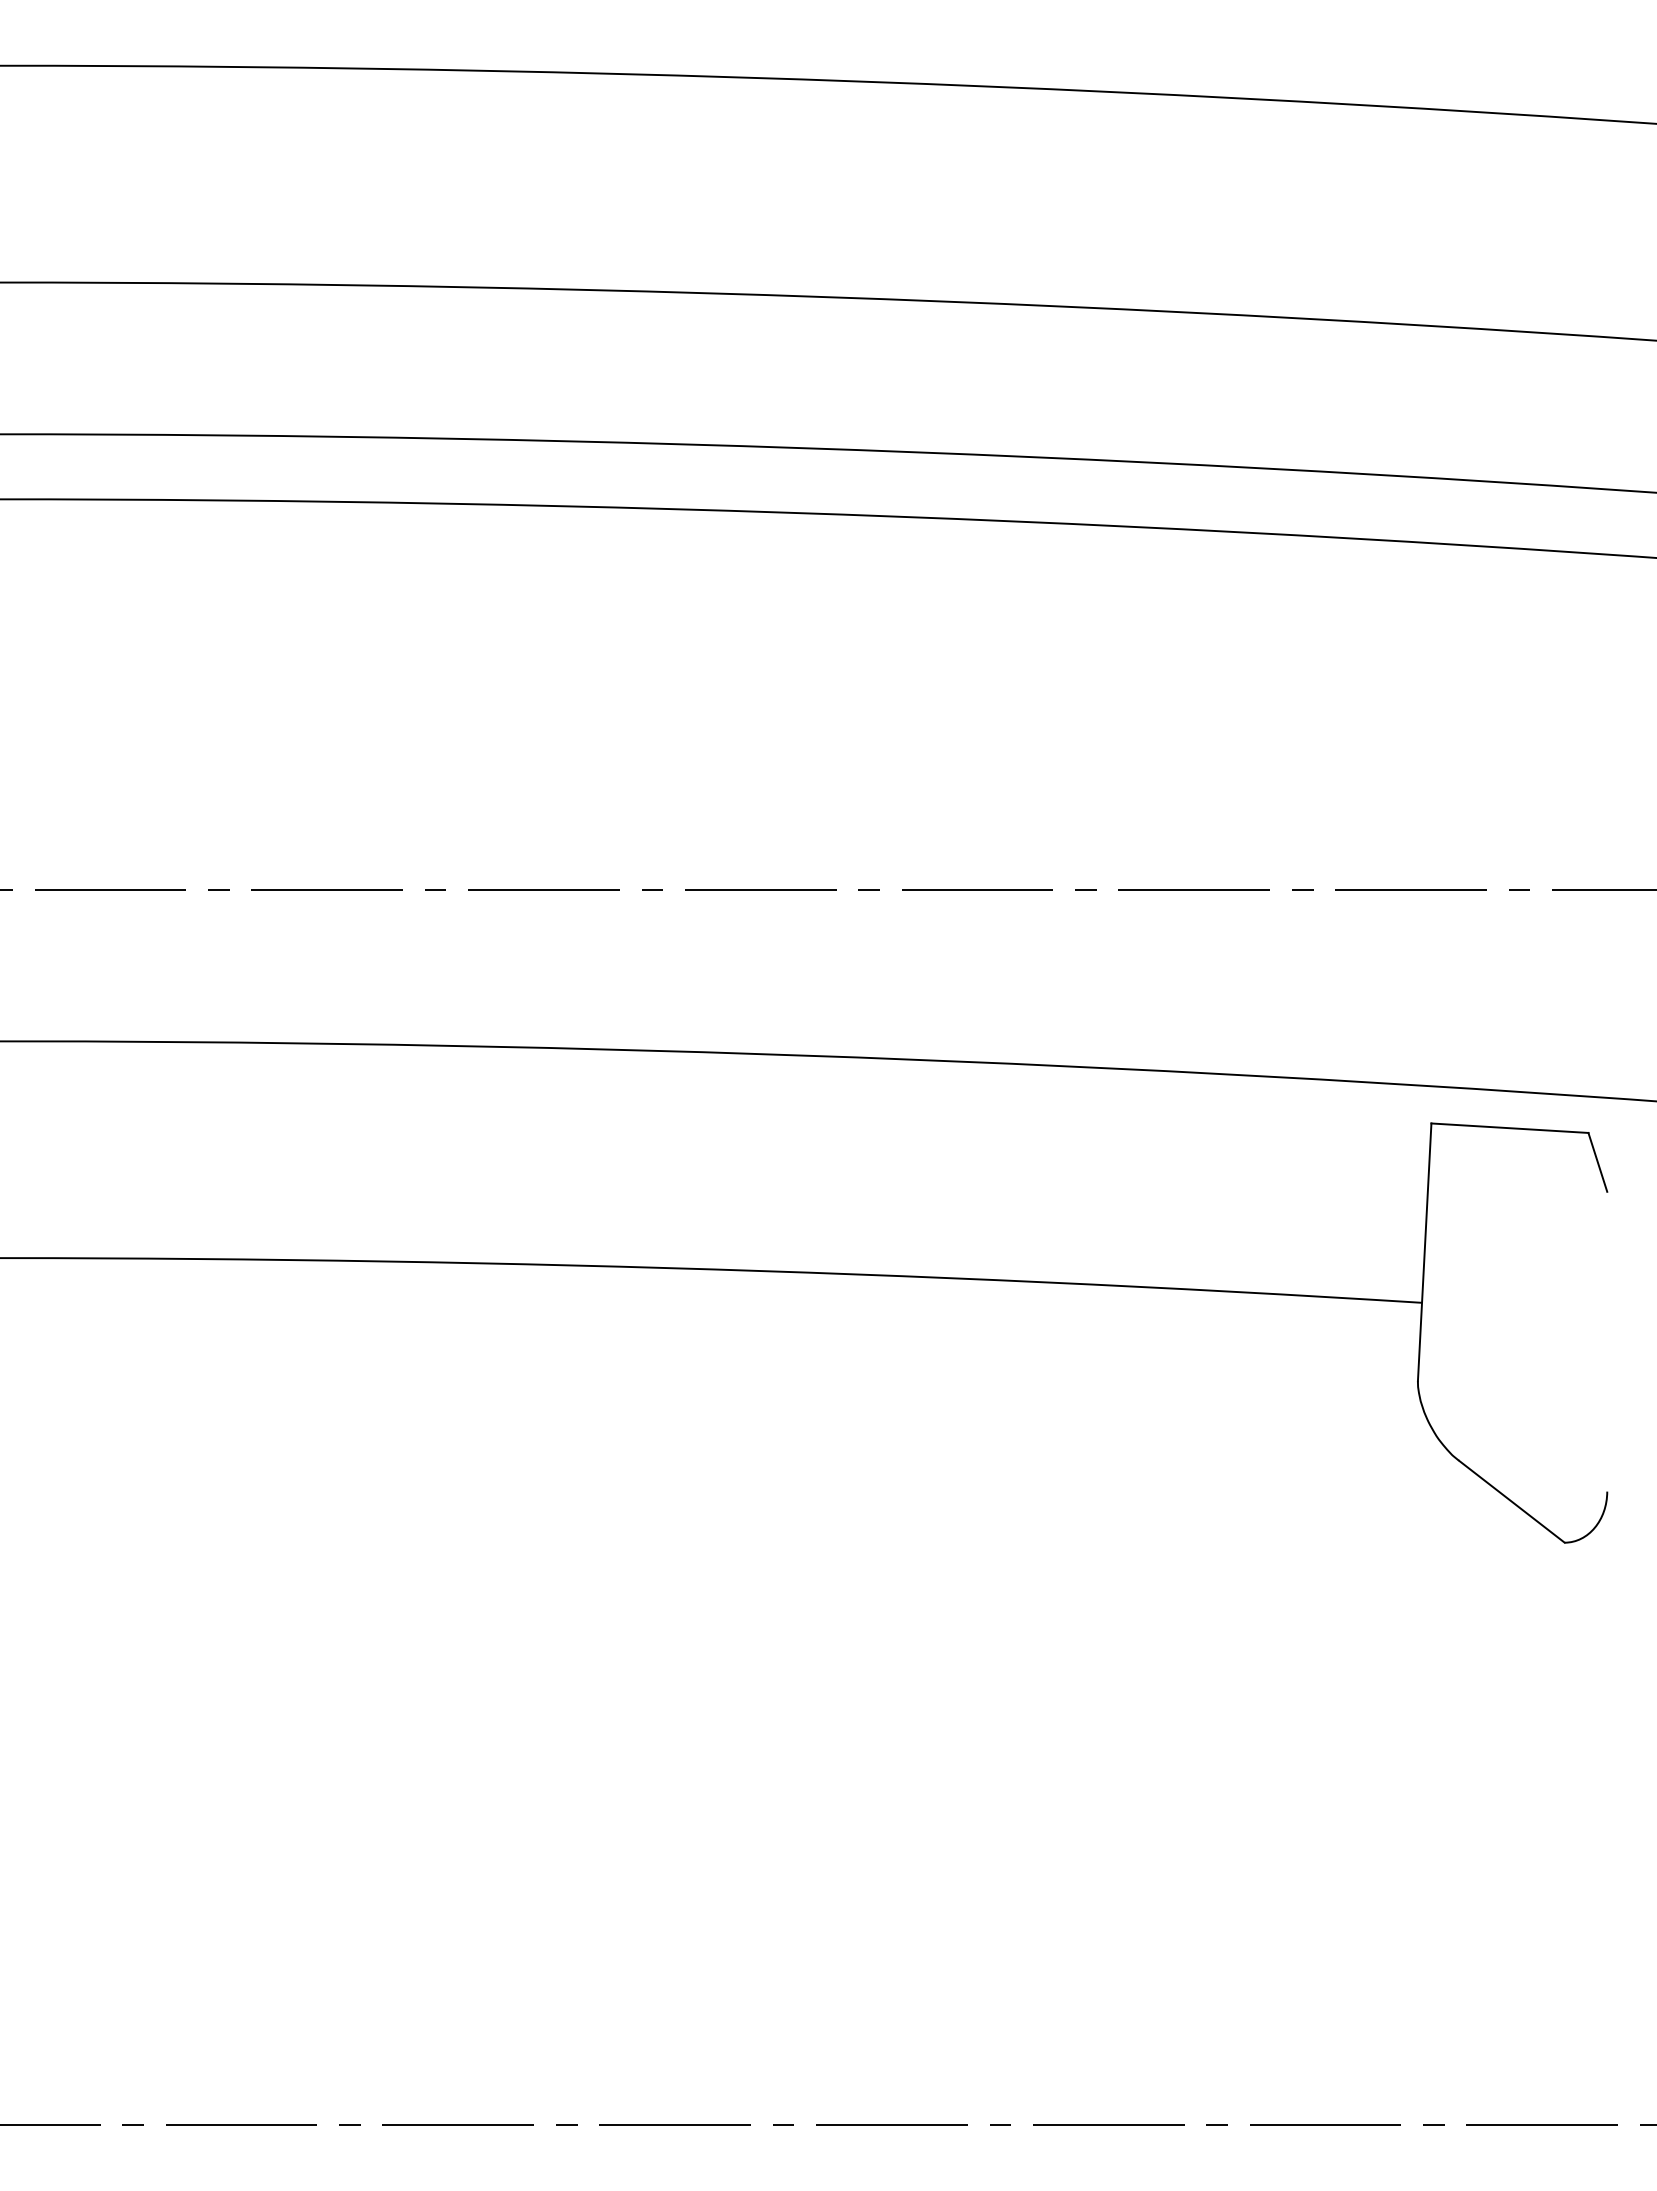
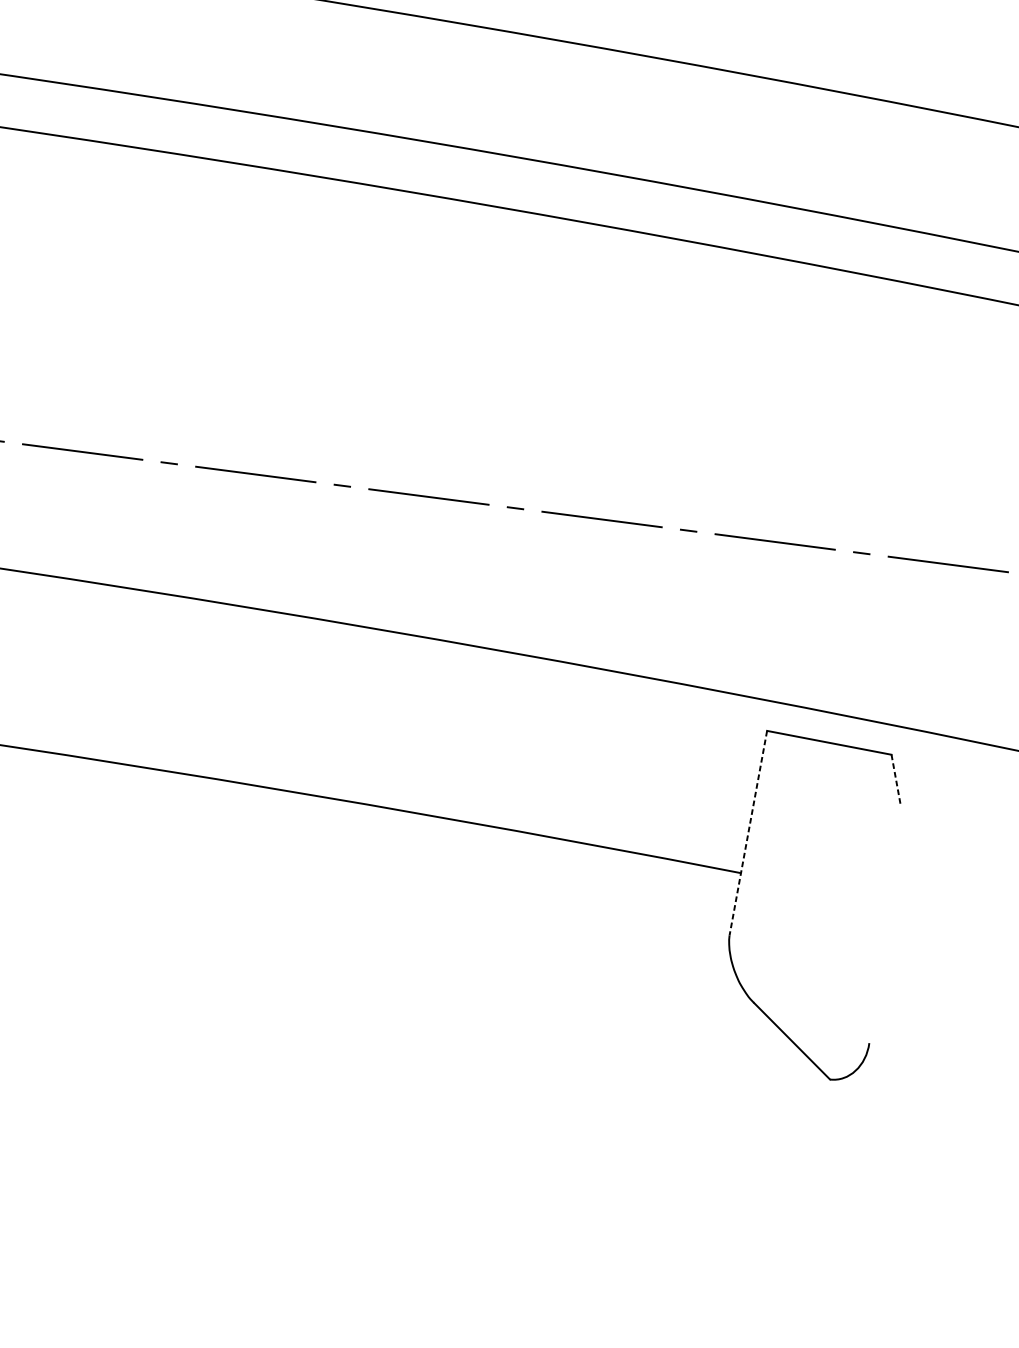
line: (1597, 1162) -> (895, 779), solid -> dashed
line: (1424, 1252) -> (748, 833), solid -> dashed

